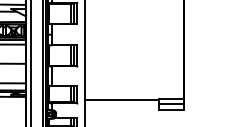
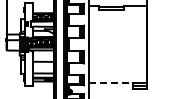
line: (121, 100) -> (110, 83), solid -> dashed

